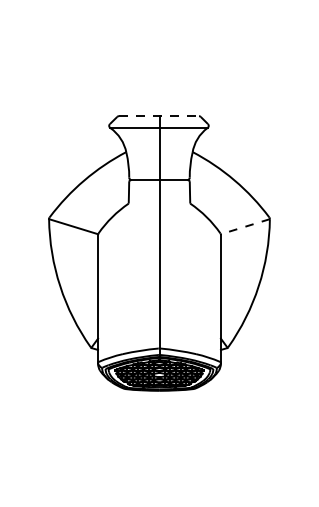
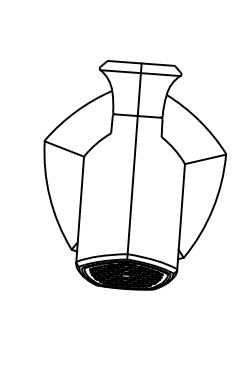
line: (159, 116) -> (141, 63), dashed -> solid
line: (245, 226) -> (205, 159), dashed -> solid

